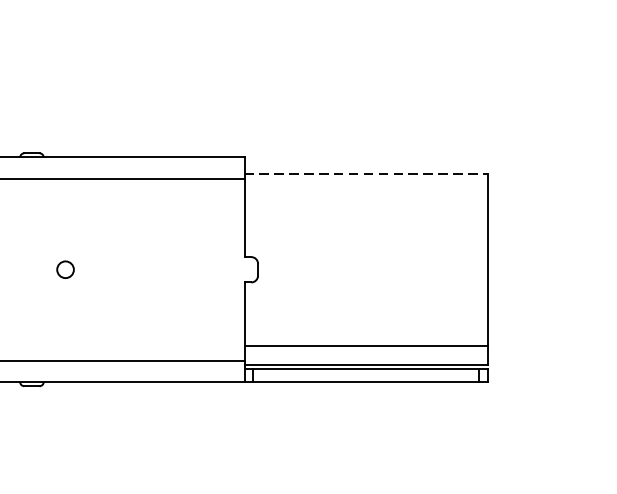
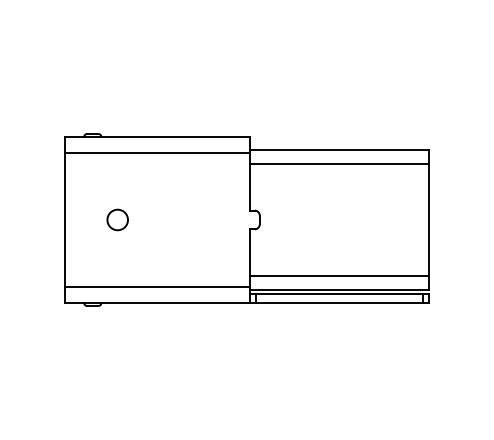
line: (366, 174) -> (339, 149), dashed -> solid
line: (366, 194) -> (339, 164), added
circle: (65, 269) -> (117, 219), size x1.67

